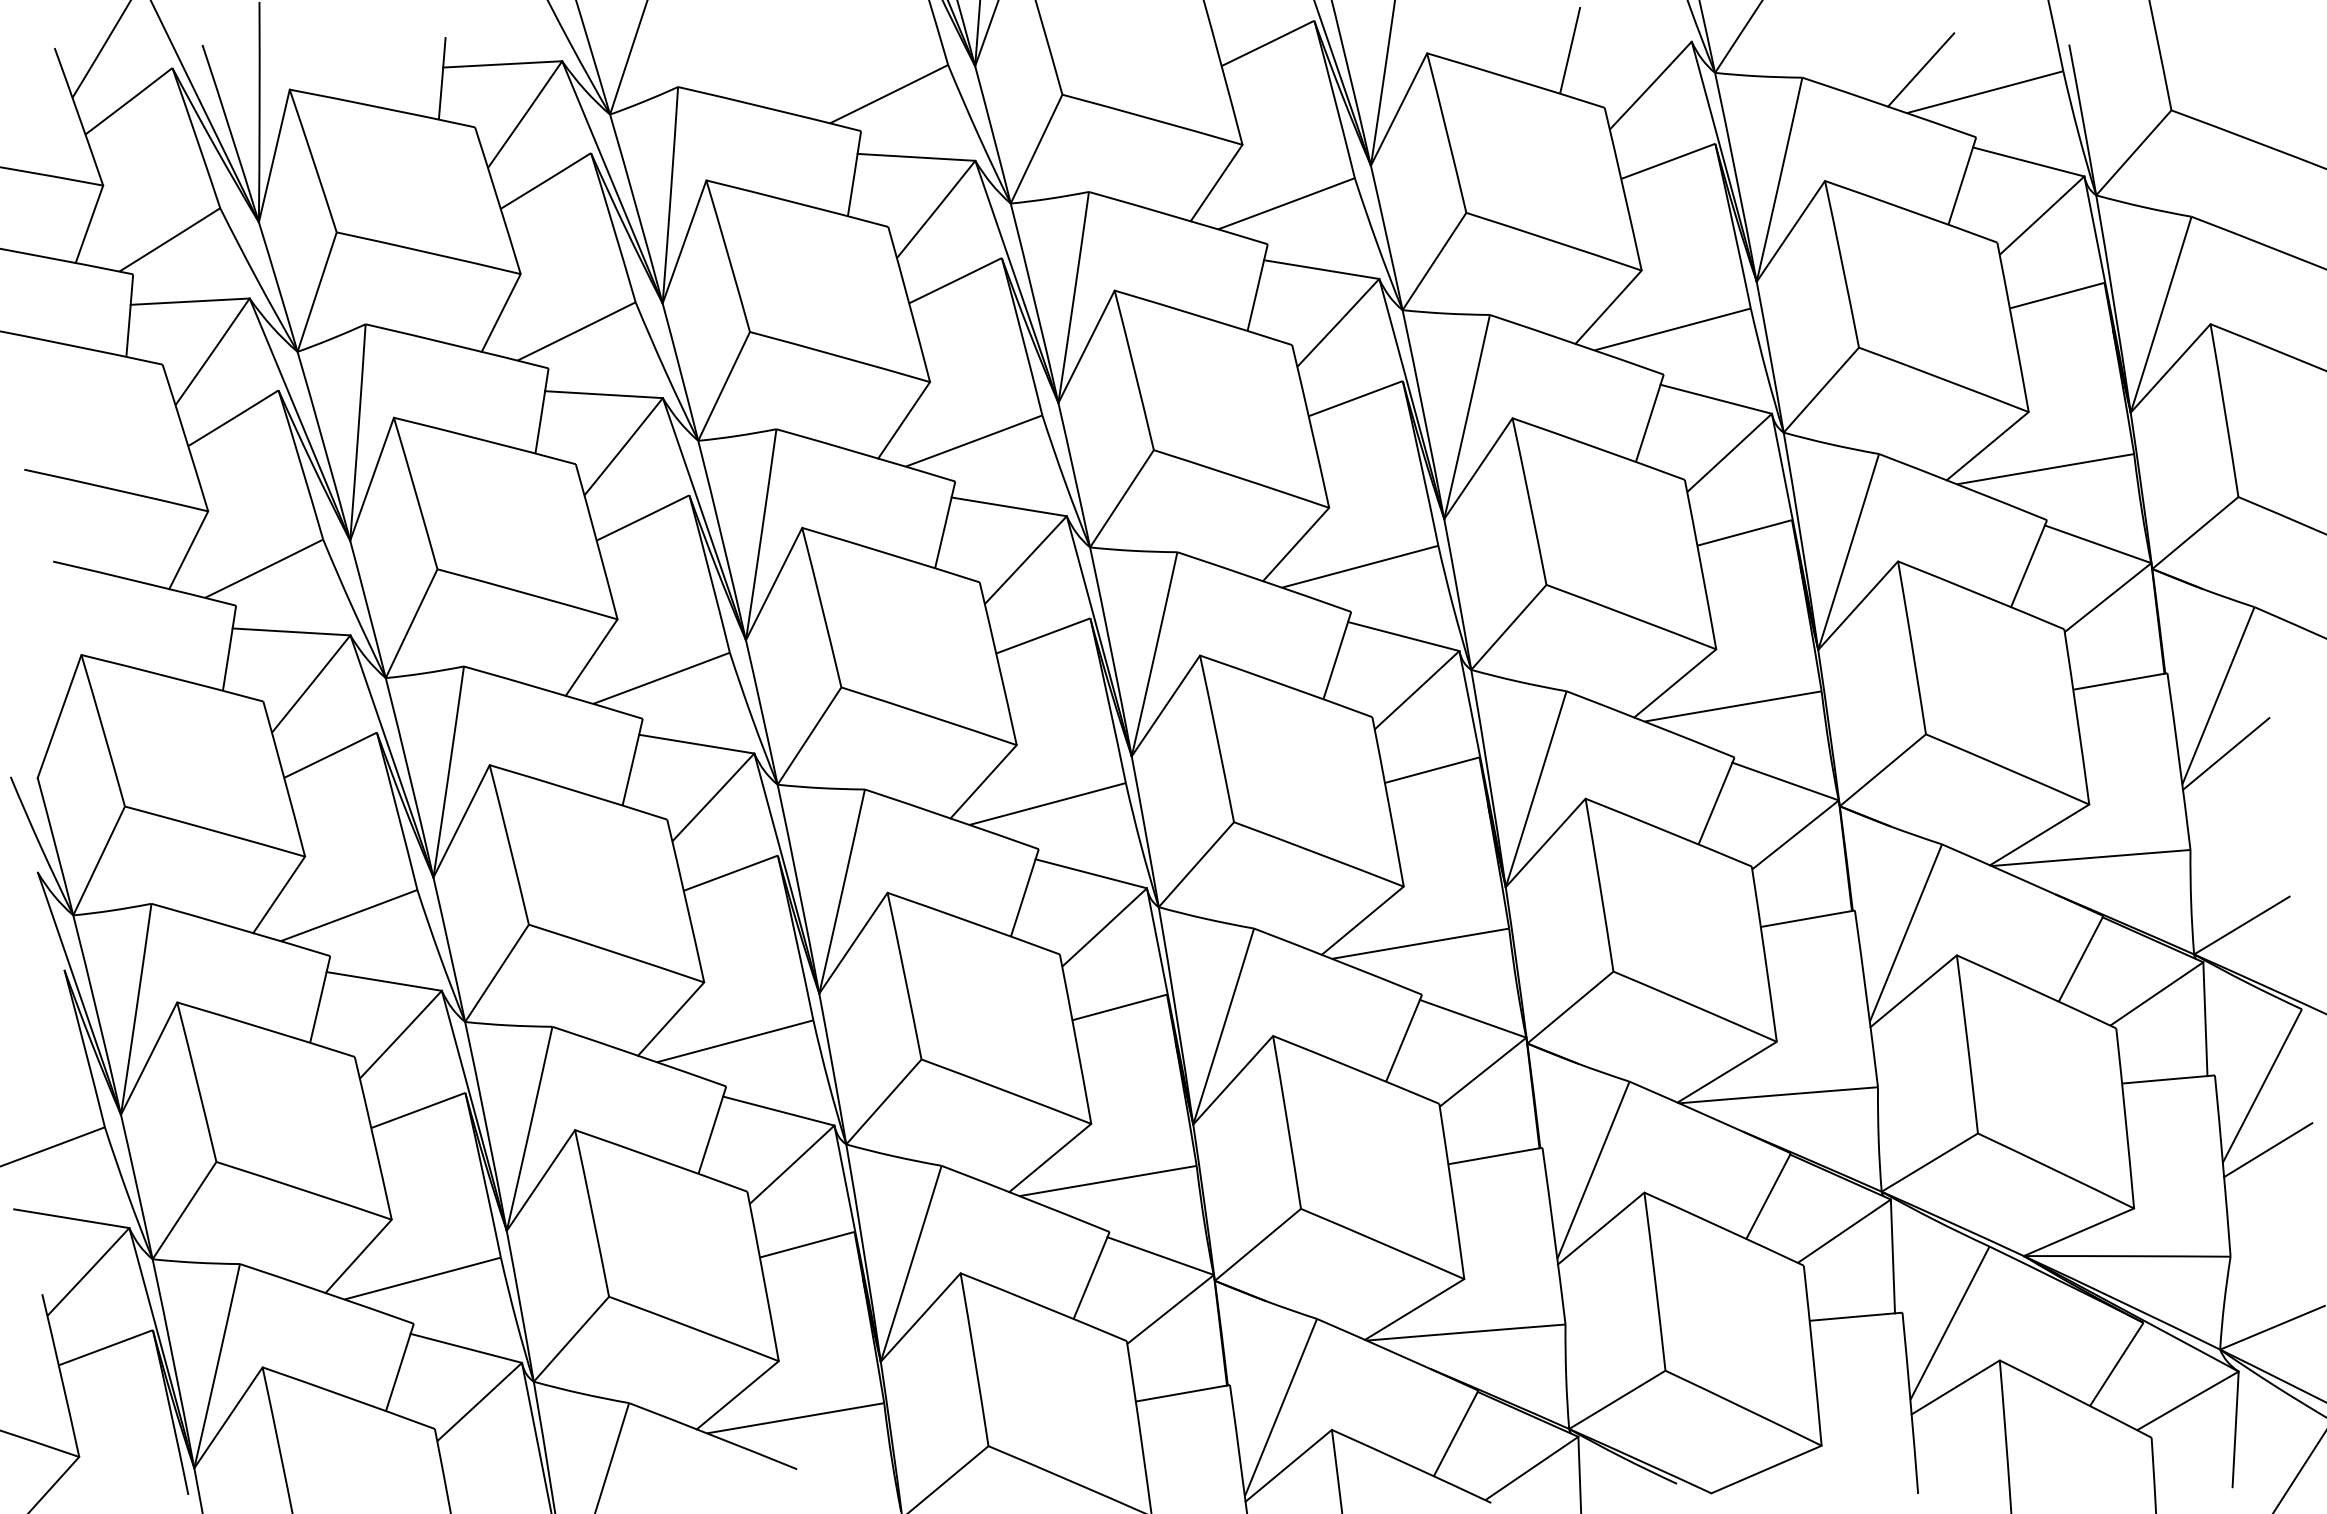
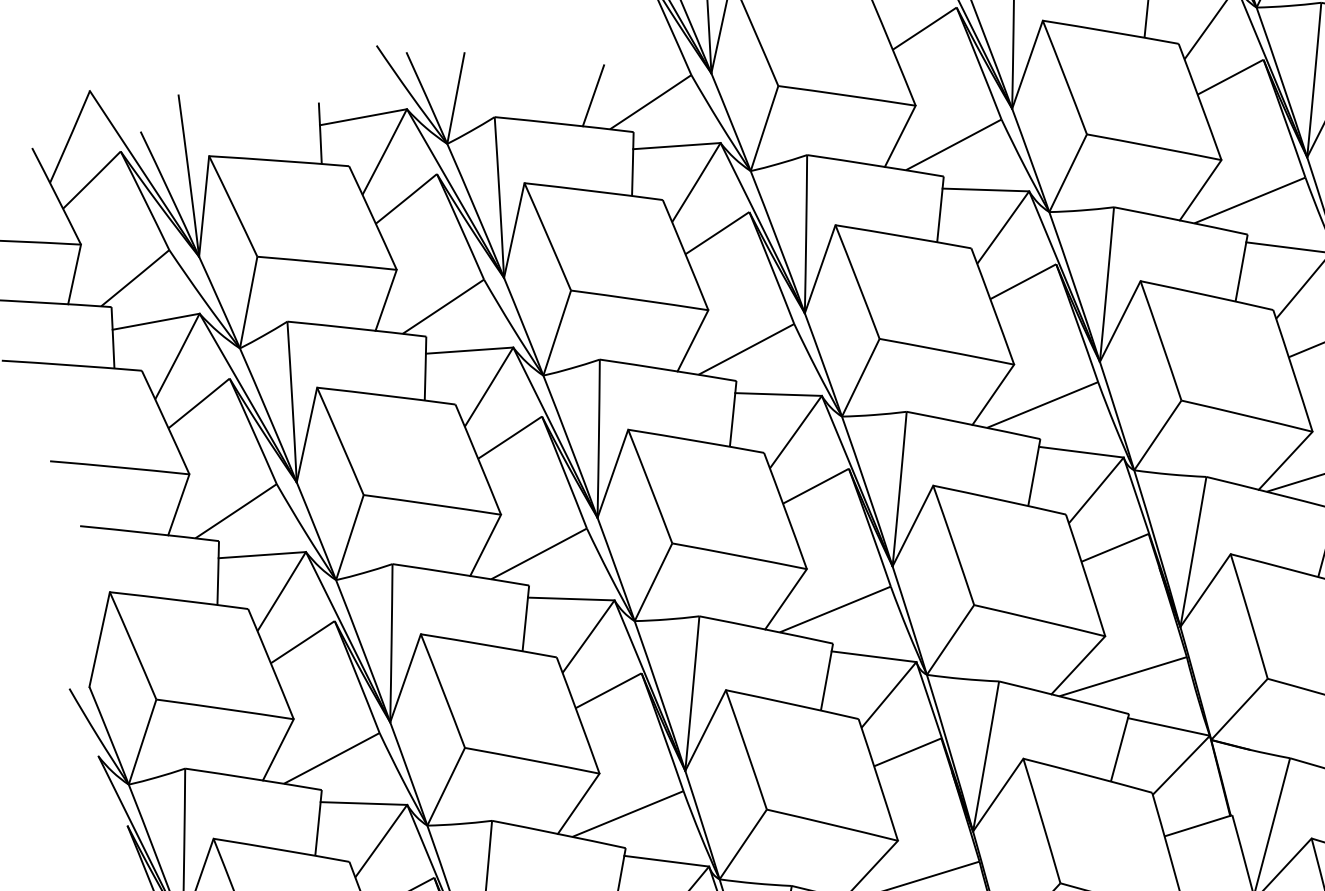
line: (813, 75) -> (593, 95), added

